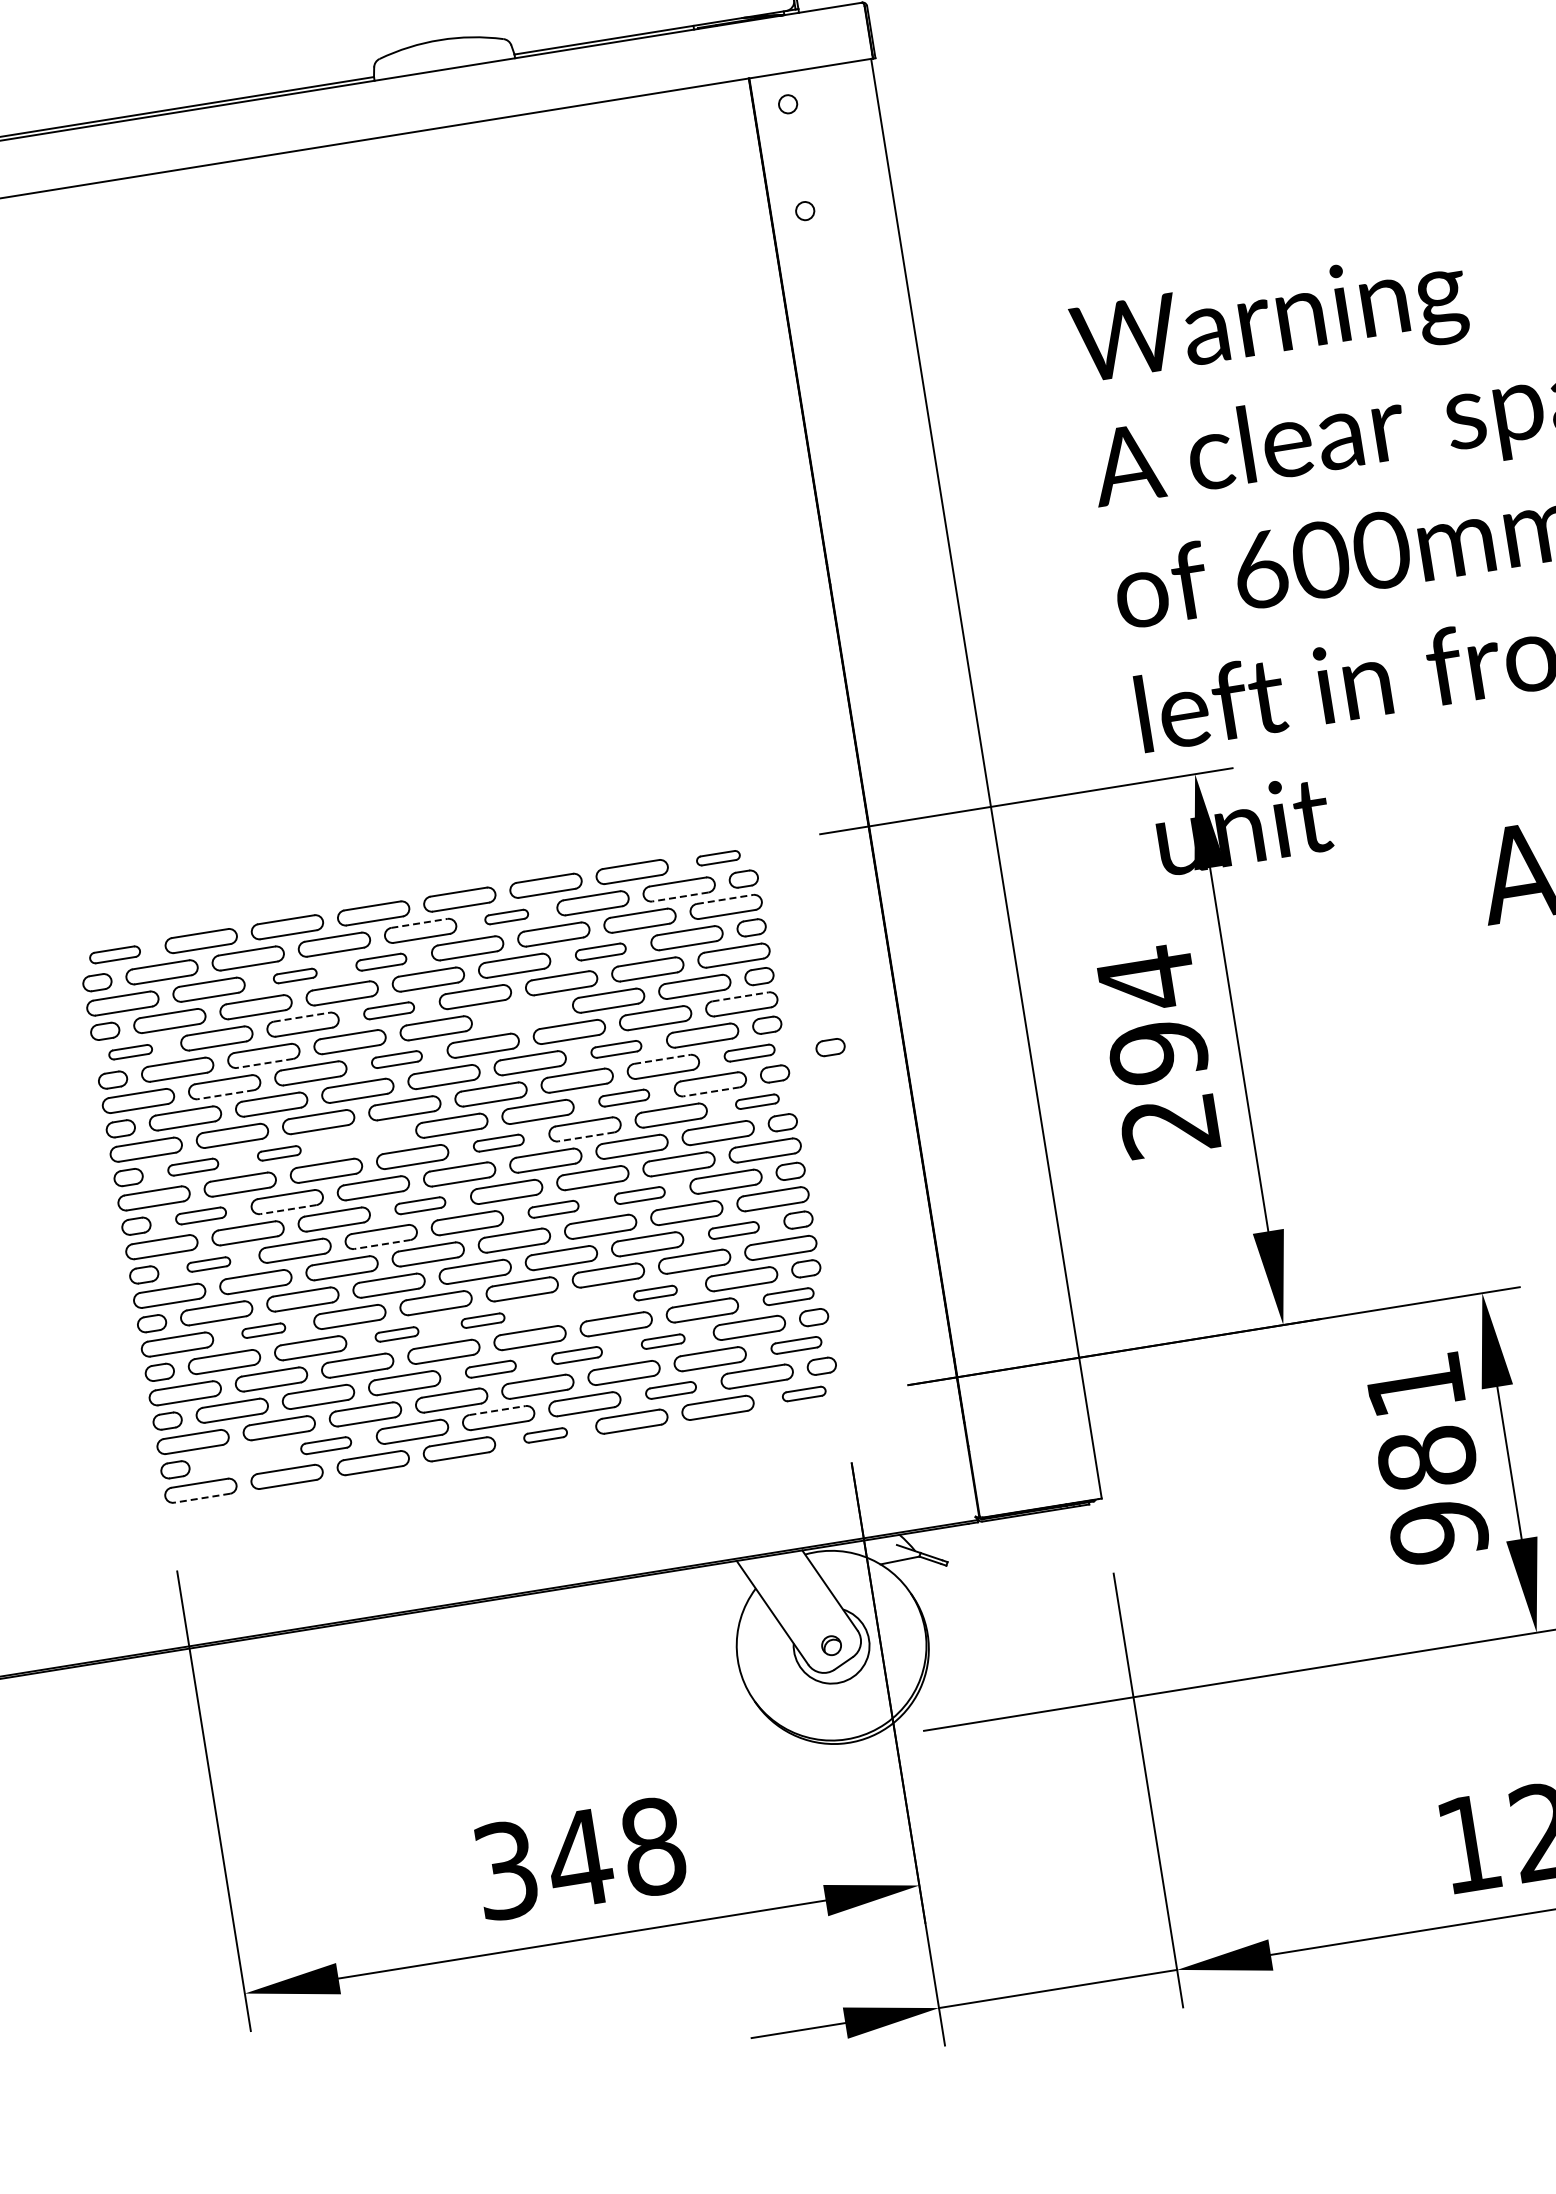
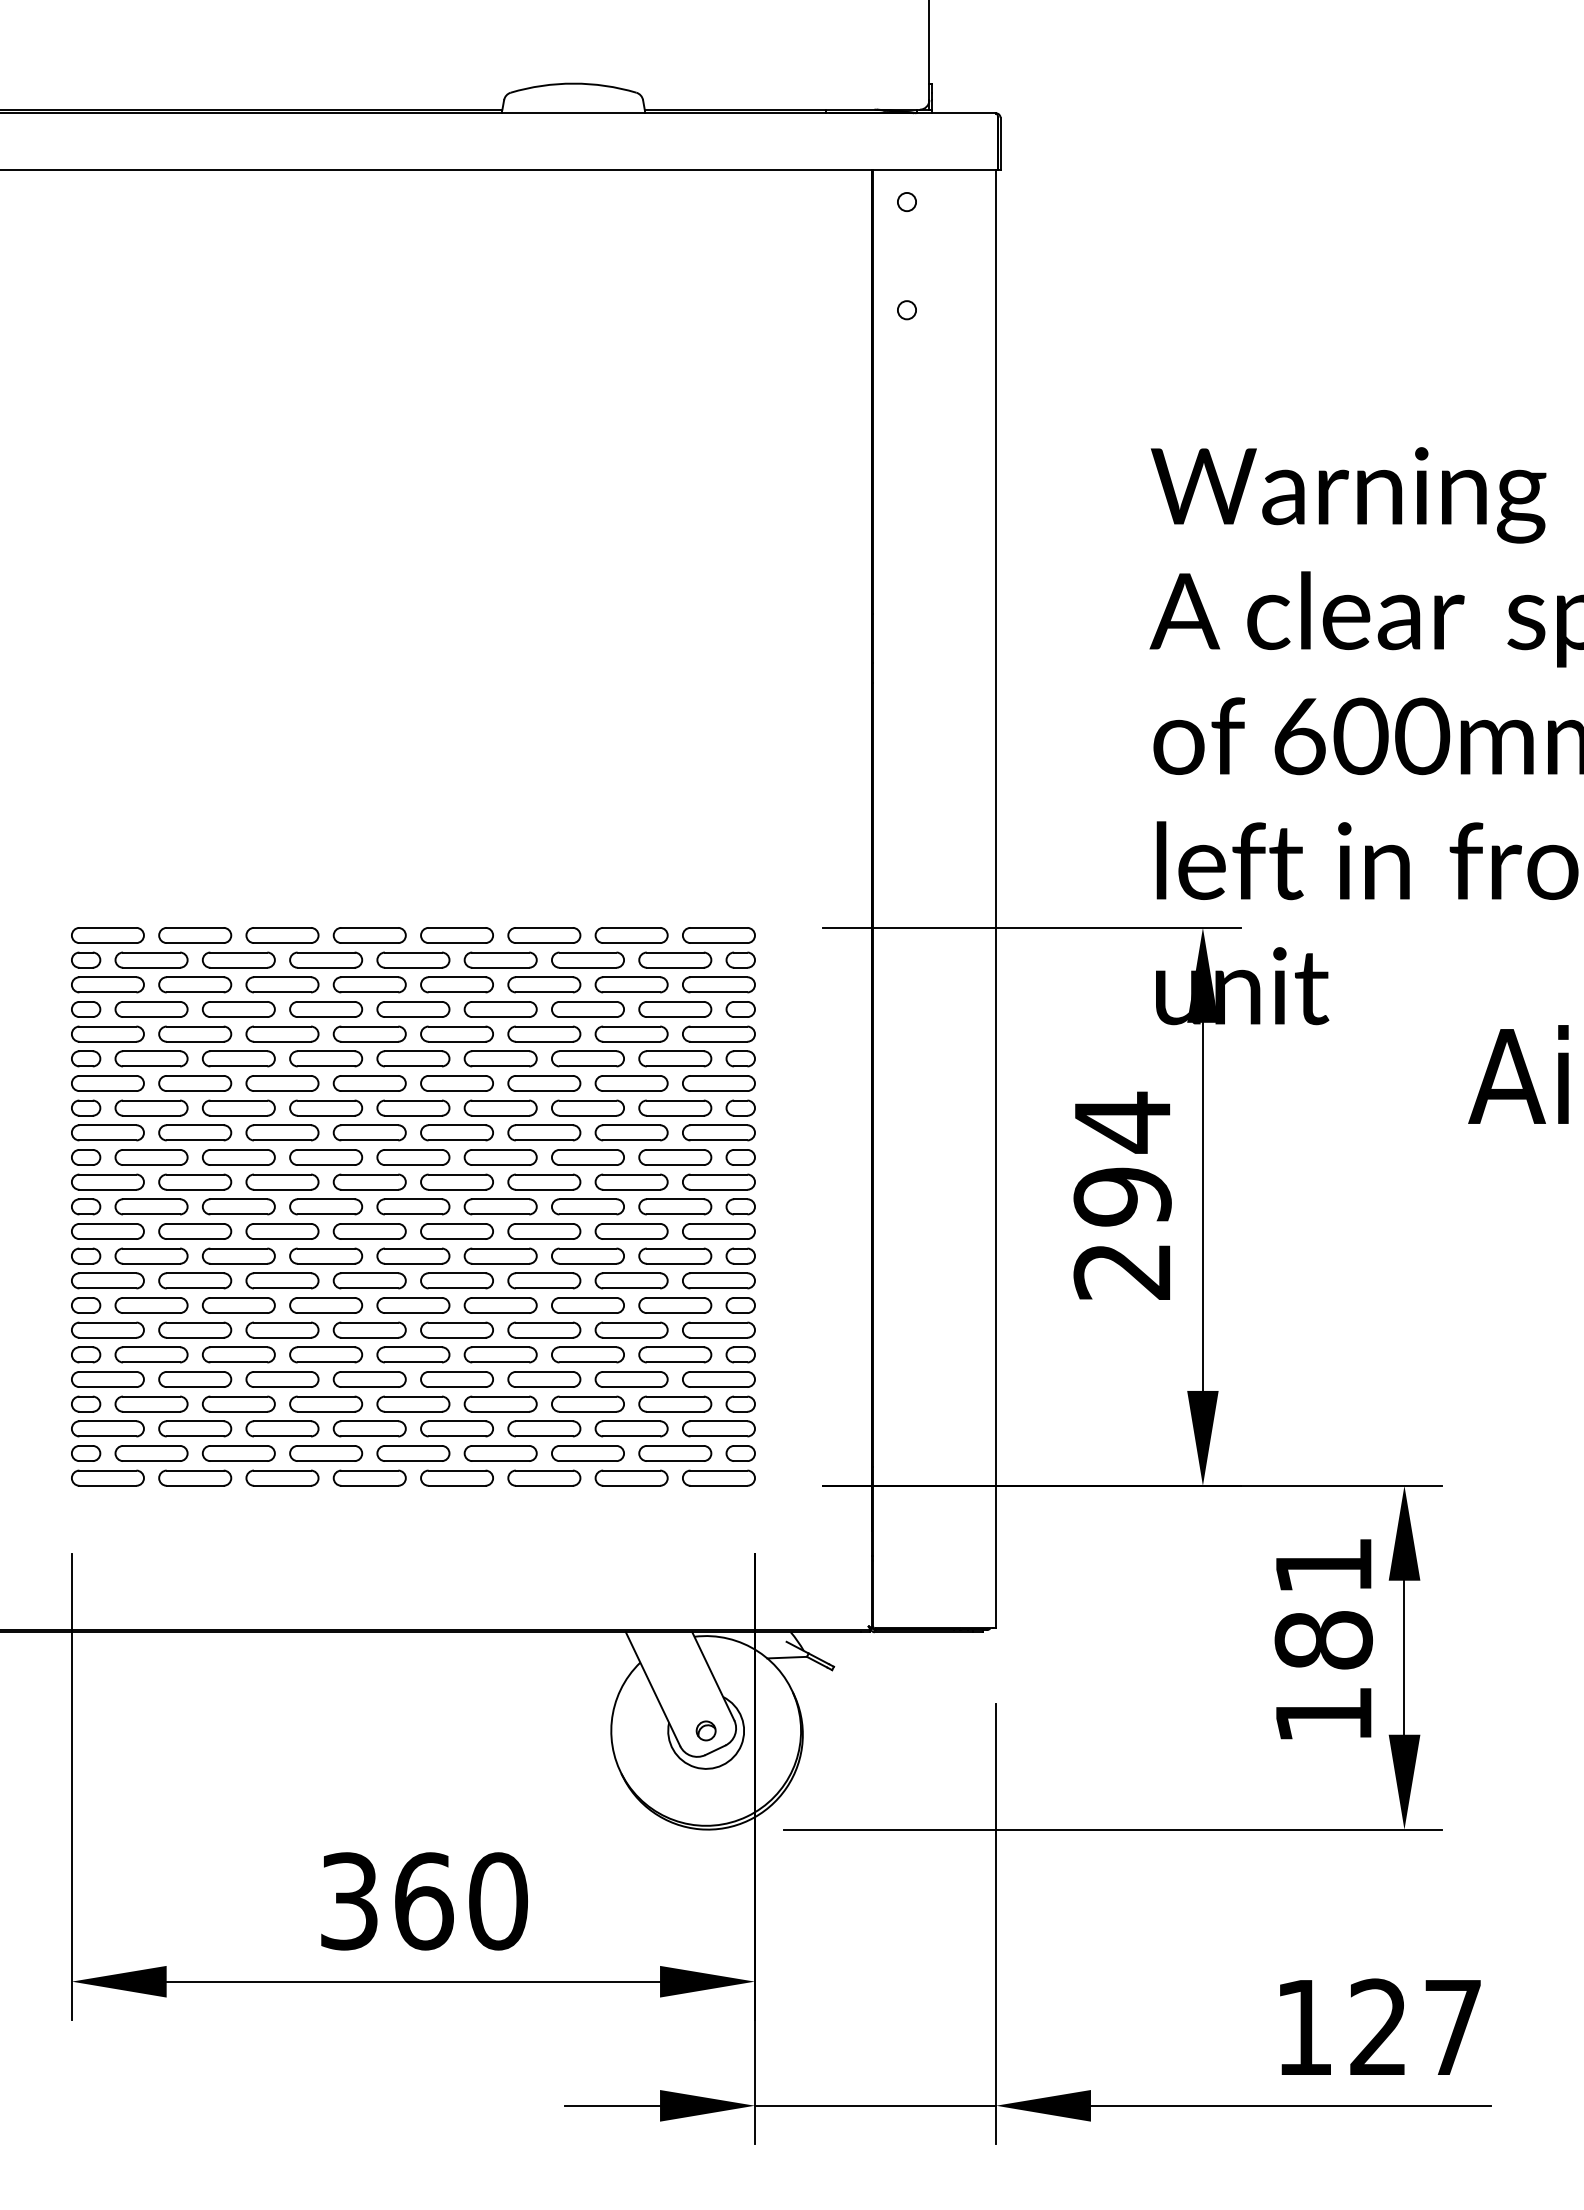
part: (717, 858) -> (718, 935), size x1.67
line: (679, 896) -> (674, 967), dashed -> solid
line: (725, 899) -> (719, 977), dashed -> solid
part: (506, 916) -> (500, 959), size x1.67
line: (419, 923) -> (413, 952), dashed -> solid
part: (600, 952) -> (587, 1009), size x1.43
part: (114, 954) -> (107, 935), size x1.43
part: (381, 961) -> (369, 984), size x1.43
part: (295, 975) -> (282, 984), size x1.67
line: (741, 996) -> (719, 1075), dashed -> solid
part: (388, 1010) -> (369, 1033), size x1.43
part: (522, 1014) -> (500, 1058), added
line: (302, 1016) -> (283, 1026), dashed -> solid
part: (830, 1046) -> (799, 1139), removed
part: (615, 1048) -> (587, 1107), size x1.43
part: (130, 1051) -> (107, 1033), size x1.67
part: (749, 1052) -> (718, 1132), size x1.43
part: (396, 1059) -> (369, 1083), size x1.43
line: (663, 1059) -> (632, 1125), dashed -> solid
line: (264, 1063) -> (238, 1066), dashed -> solid
line: (710, 1092) -> (674, 1165), dashed -> solid
line: (225, 1095) -> (194, 1091), dashed -> solid
part: (623, 1098) -> (587, 1157), size x1.43
part: (756, 1101) -> (718, 1181), size x1.67
line: (585, 1136) -> (543, 1189), dashed -> solid
part: (366, 1139) -> (326, 1157), added
part: (498, 1142) -> (456, 1181), size x1.43
part: (279, 1153) -> (238, 1157), size x1.67
part: (193, 1167) -> (151, 1157), size x1.43
part: (639, 1195) -> (587, 1255), size x1.43
part: (420, 1205) -> (369, 1231), size x1.43
part: (553, 1208) -> (500, 1255), size x1.43
line: (288, 1209) -> (238, 1214), dashed -> solid
part: (200, 1215) -> (151, 1206), size x1.43
part: (734, 1230) -> (675, 1305), size x1.43
line: (381, 1244) -> (325, 1263), dashed -> solid
part: (208, 1263) -> (151, 1255), size x1.67
part: (654, 1292) -> (587, 1354), size x1.67
part: (788, 1296) -> (718, 1379), size x1.43
part: (568, 1306) -> (500, 1354), added
part: (483, 1320) -> (413, 1354), size x1.67
part: (263, 1330) -> (195, 1329), size x1.67
part: (397, 1334) -> (326, 1354), size x1.67
part: (662, 1341) -> (587, 1403), size x1.67
part: (795, 1345) -> (718, 1428), size x1.43
part: (576, 1354) -> (500, 1403), size x1.43
part: (490, 1368) -> (413, 1403), size x1.43
part: (670, 1390) -> (587, 1453), size x1.43
part: (803, 1393) -> (718, 1477), size x1.67
line: (497, 1410) -> (413, 1445), dashed -> solid
part: (544, 1434) -> (456, 1477), size x1.67
part: (325, 1445) -> (238, 1453), size x1.43
part: (240, 1459) -> (151, 1453), added
line: (201, 1498) -> (107, 1485), dashed -> solid
text: (1438, 1531) -> (1323, 1714), 981 -> 181
text: (615, 1853) -> (459, 1901), 348 -> 360

